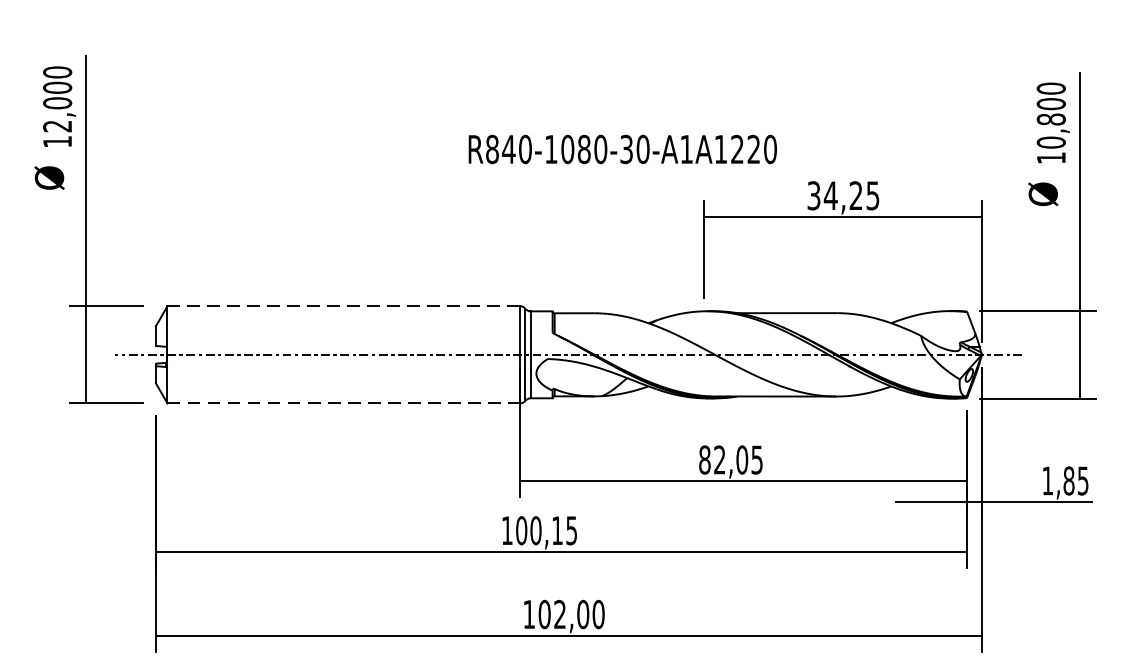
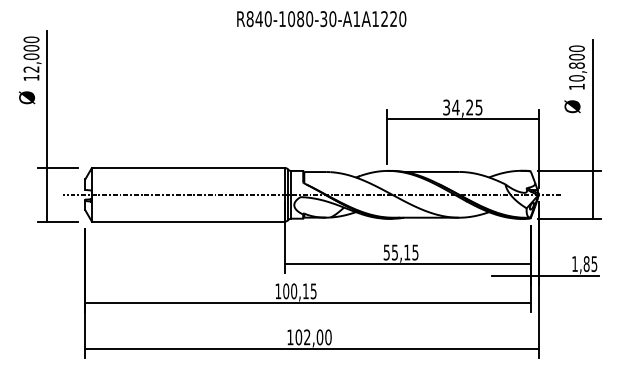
text: (622, 150) -> (321, 19), moved
line: (343, 306) -> (188, 168), dashed -> solid
line: (343, 403) -> (188, 221), dashed -> solid
text: (722, 459) -> (396, 252), 82,05 -> 55,15

